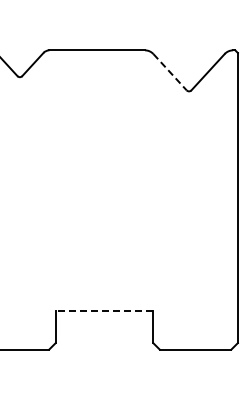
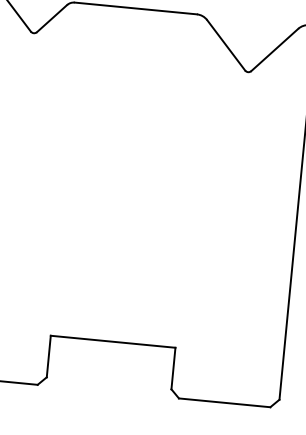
line: (170, 72) -> (226, 45), dashed -> solid
line: (104, 310) -> (113, 341), dashed -> solid

